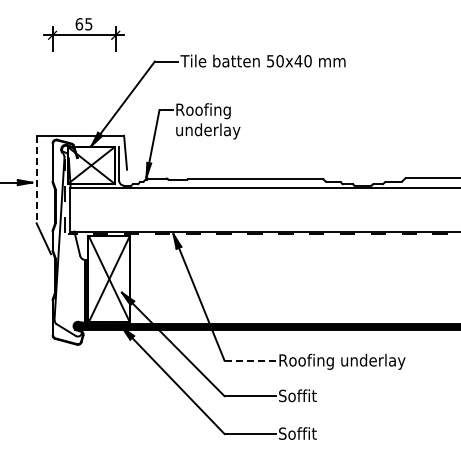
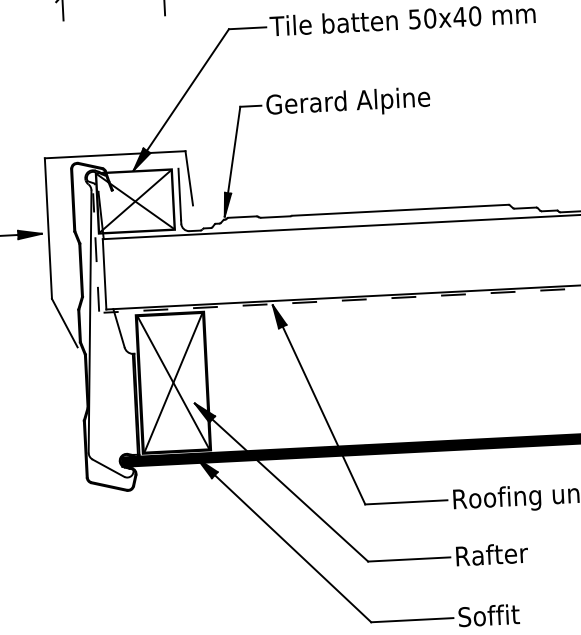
text: (226, 121) -> (348, 119), Roofing underlay -> Gerard Alpine
line: (36, 179) -> (48, 228), dashed -> solid
line: (250, 360) -> (406, 501), dashed -> solid
text: (301, 395) -> (491, 554), Soffit -> Rafter

